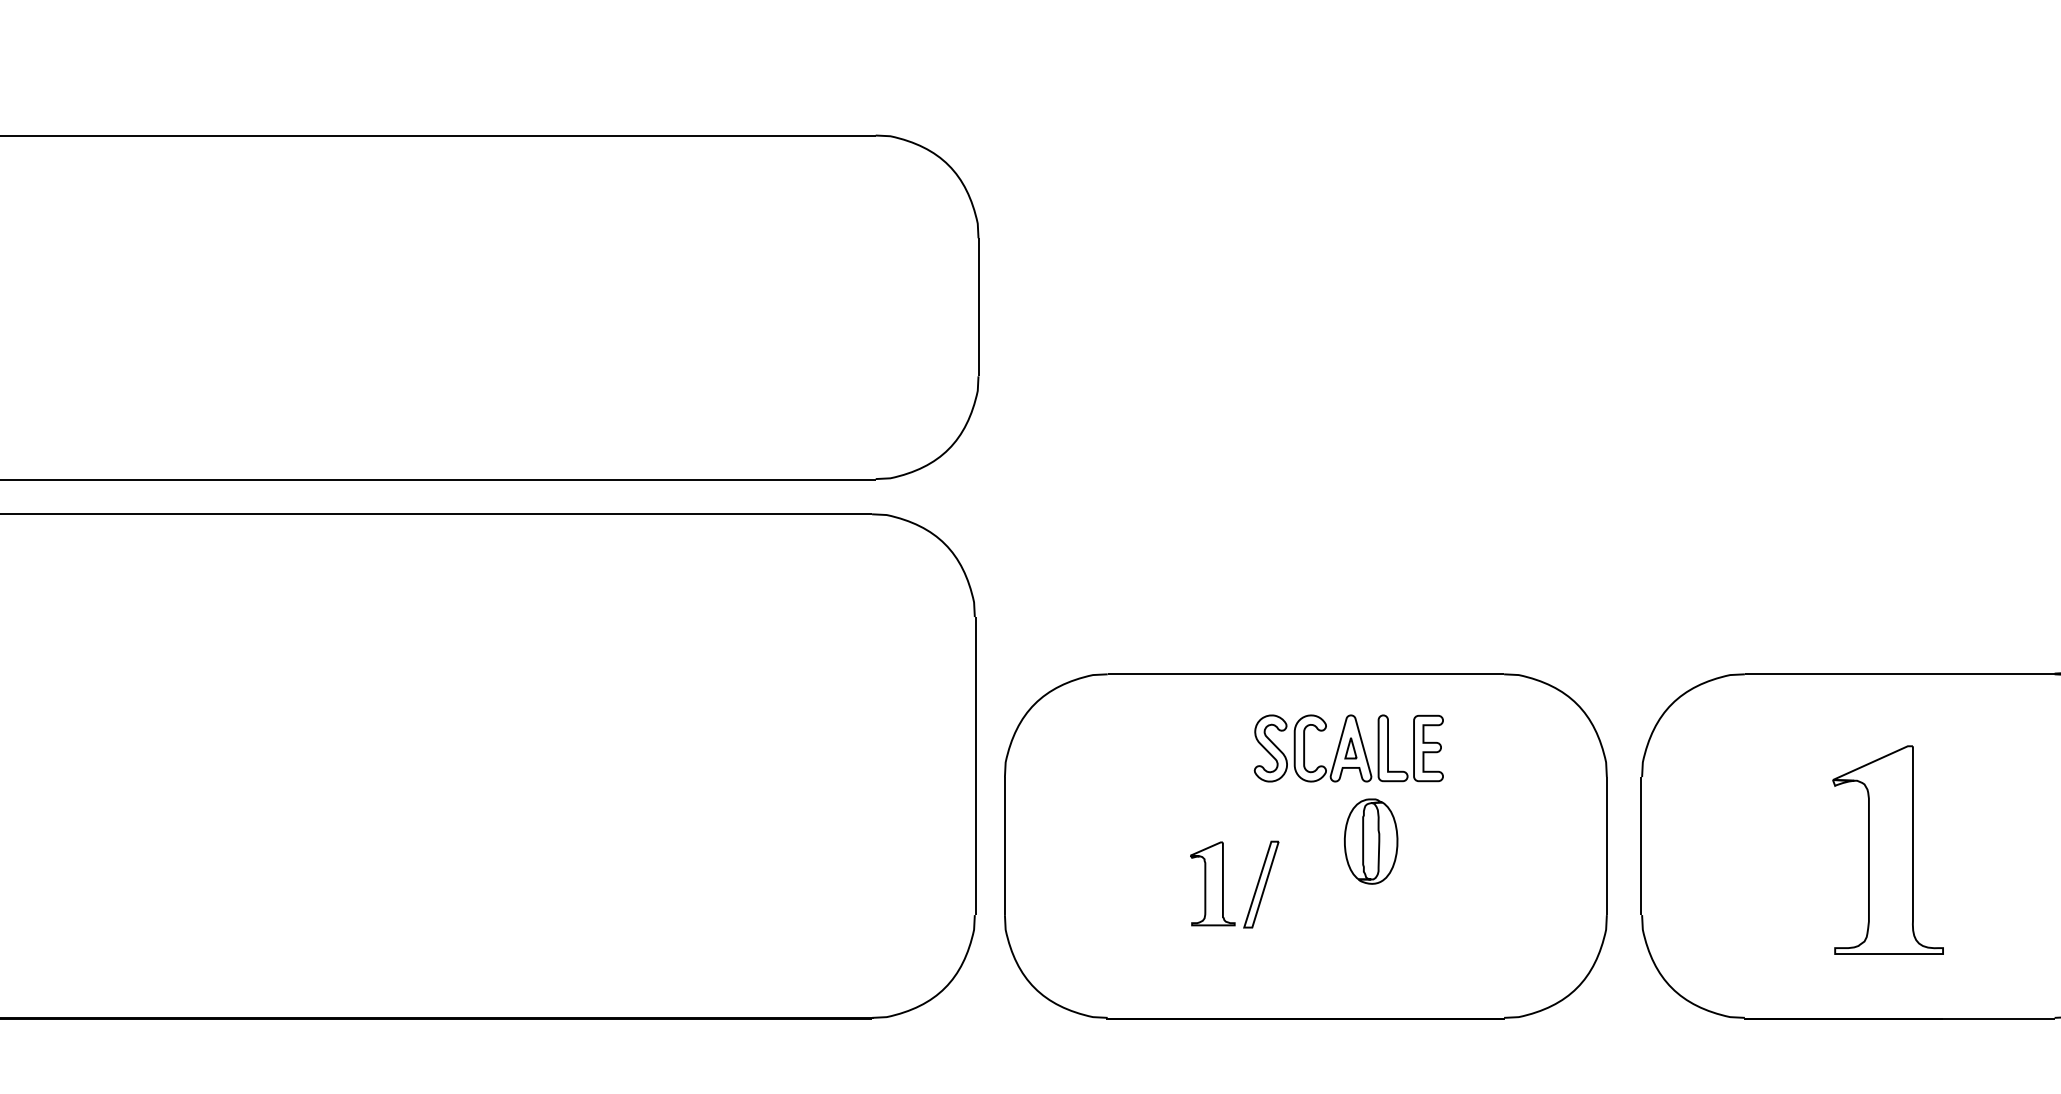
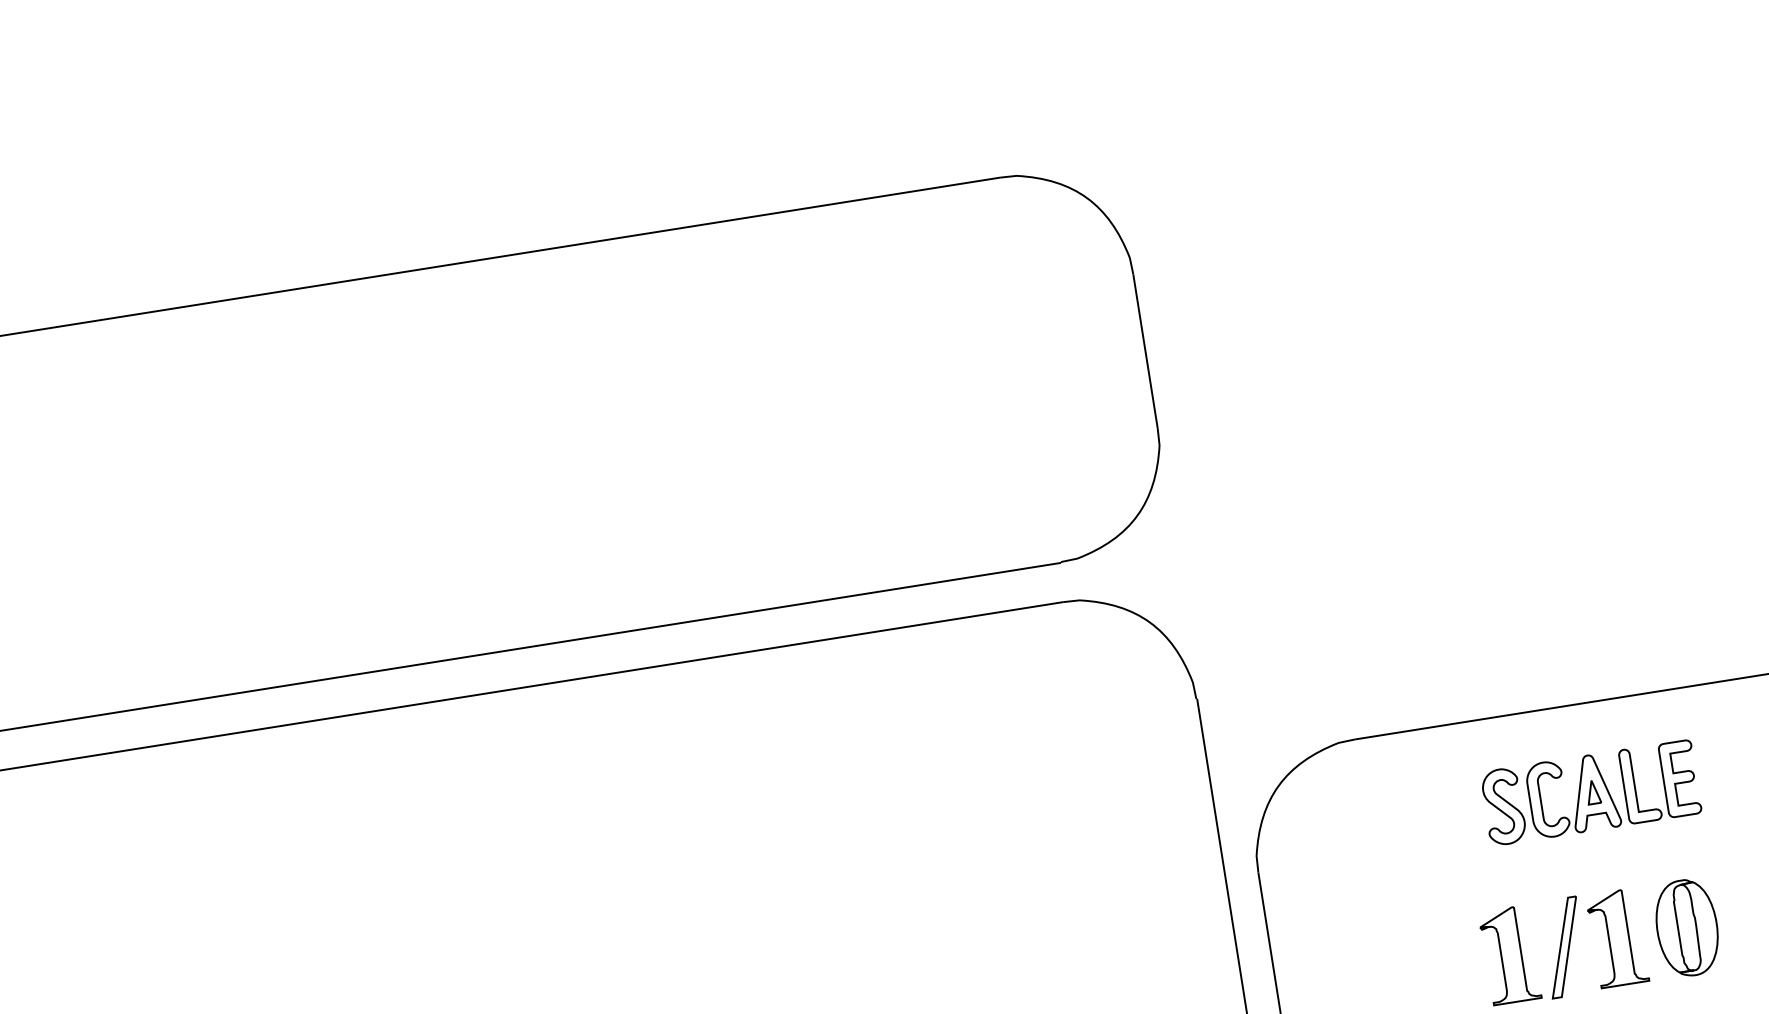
part: (1348, 748) -> (1590, 792), moved
part: (1371, 841) -> (1687, 927), moved
part: (1308, 883) -> (1616, 937), added

